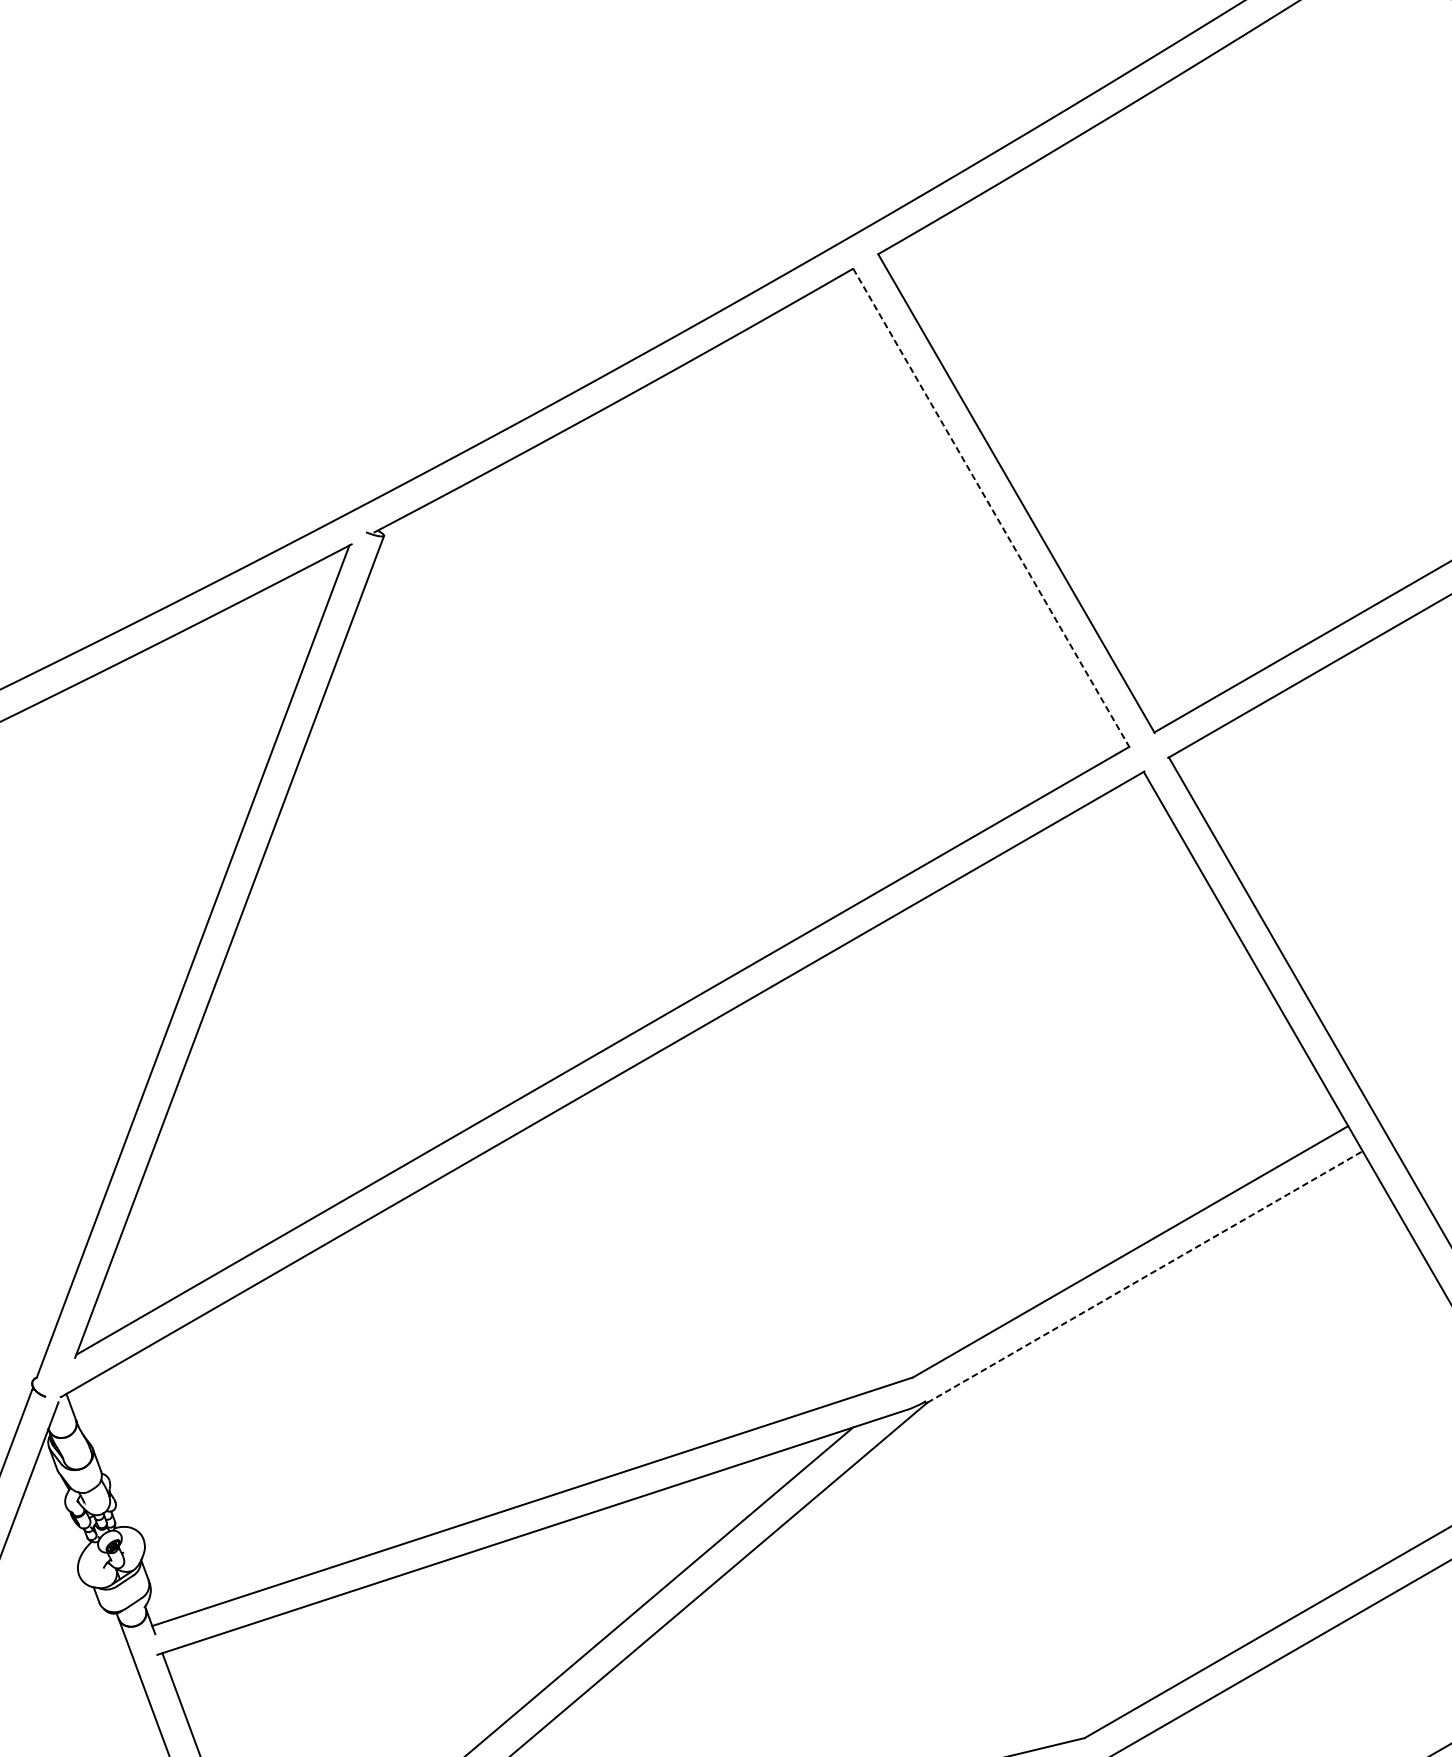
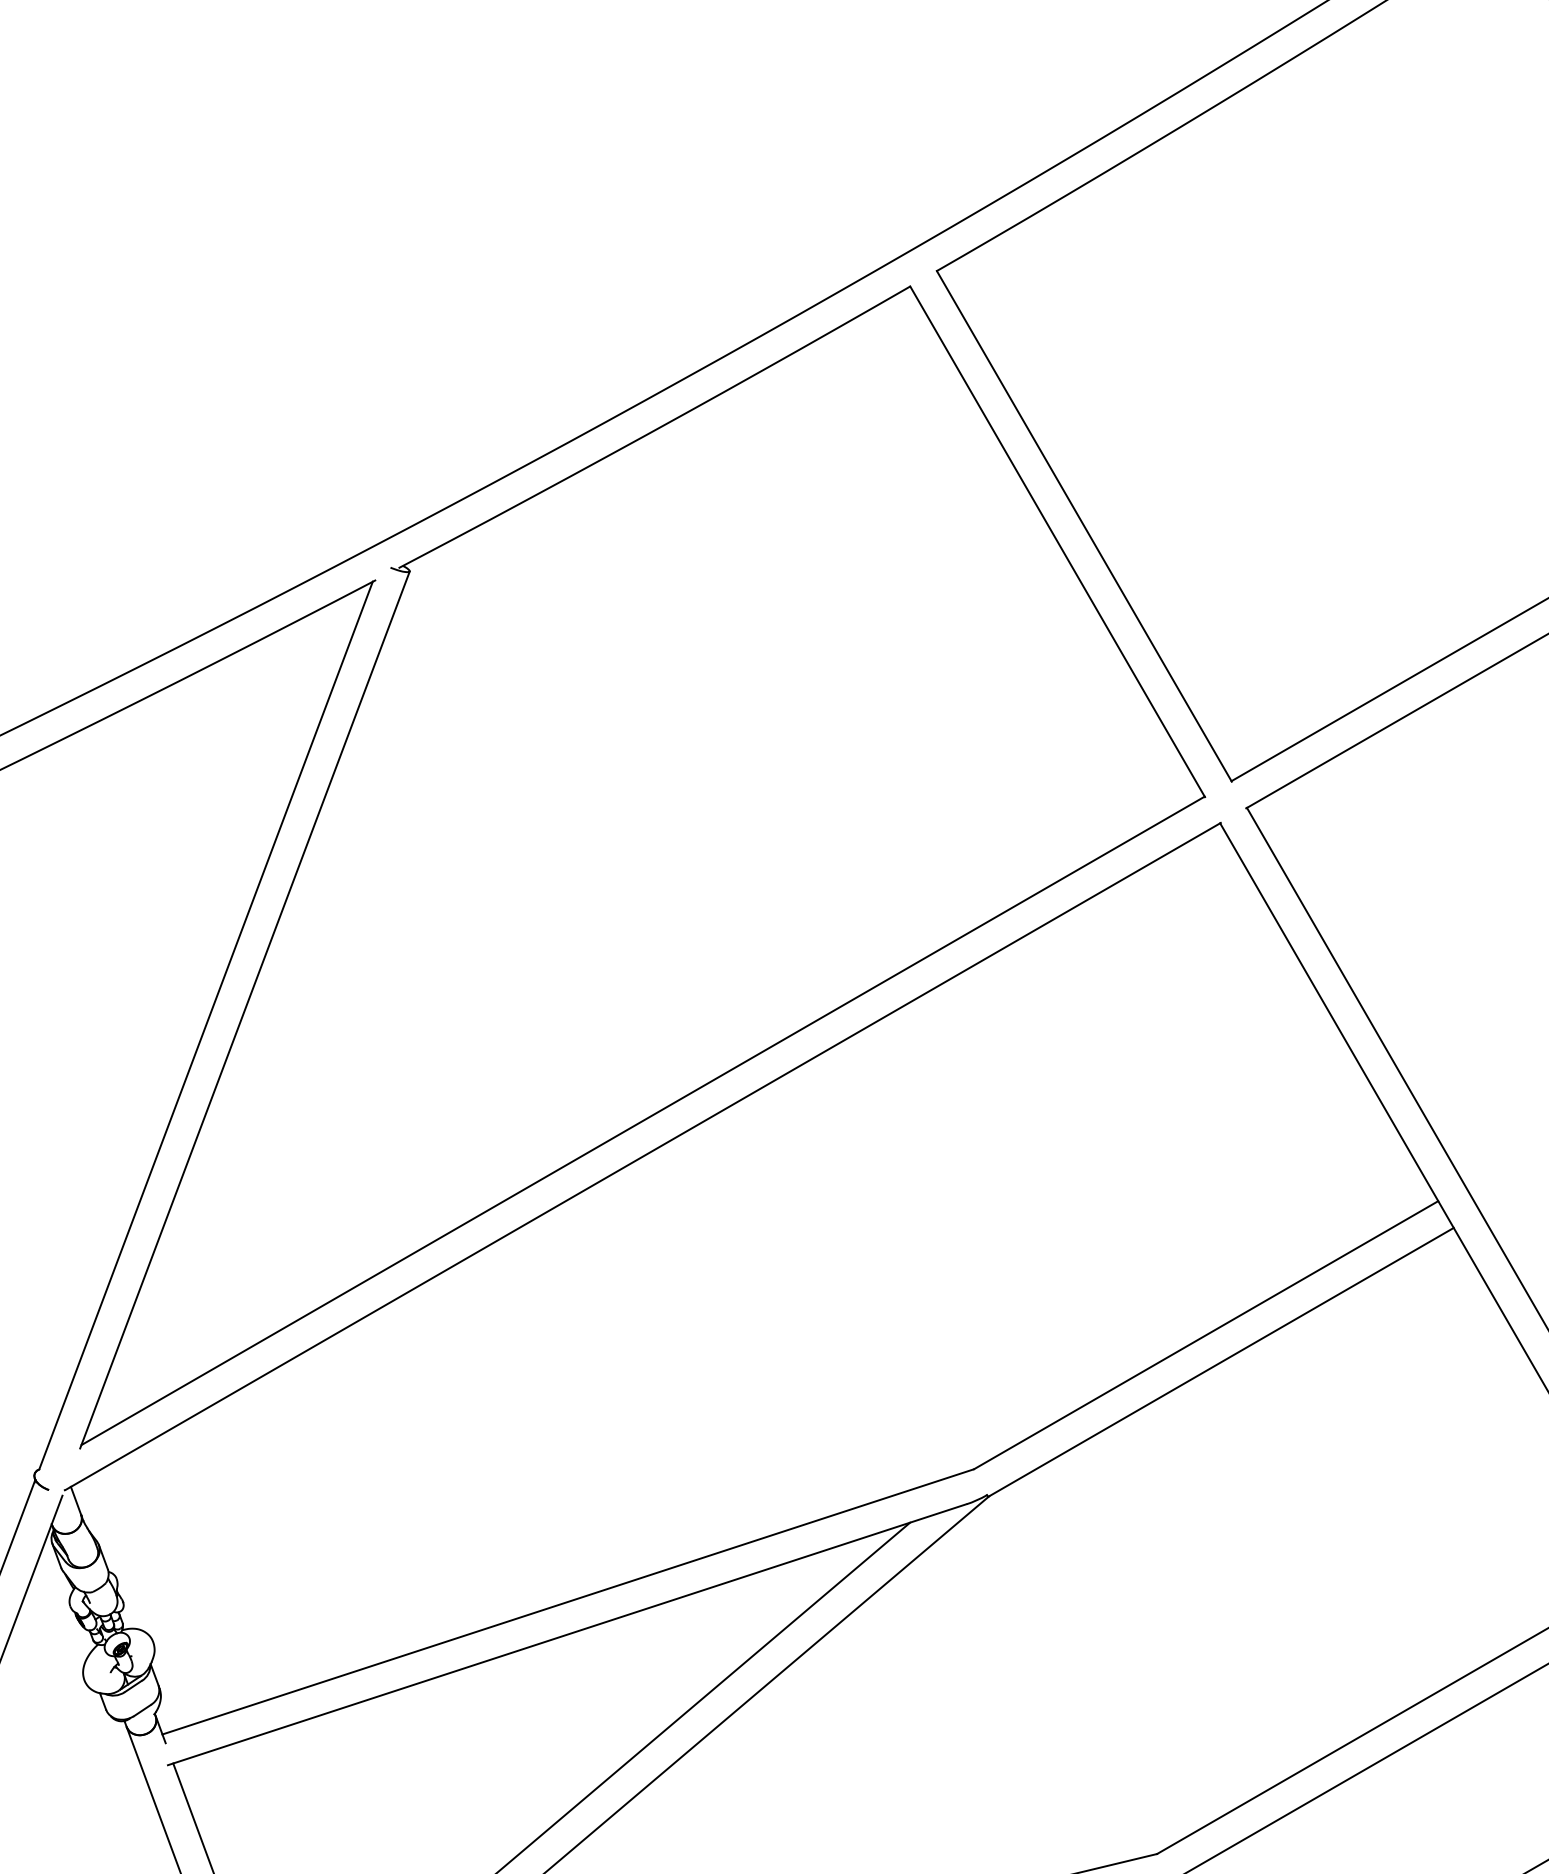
line: (991, 507) -> (1057, 541), dashed -> solid
line: (1145, 1276) -> (1221, 1361), dashed -> solid

